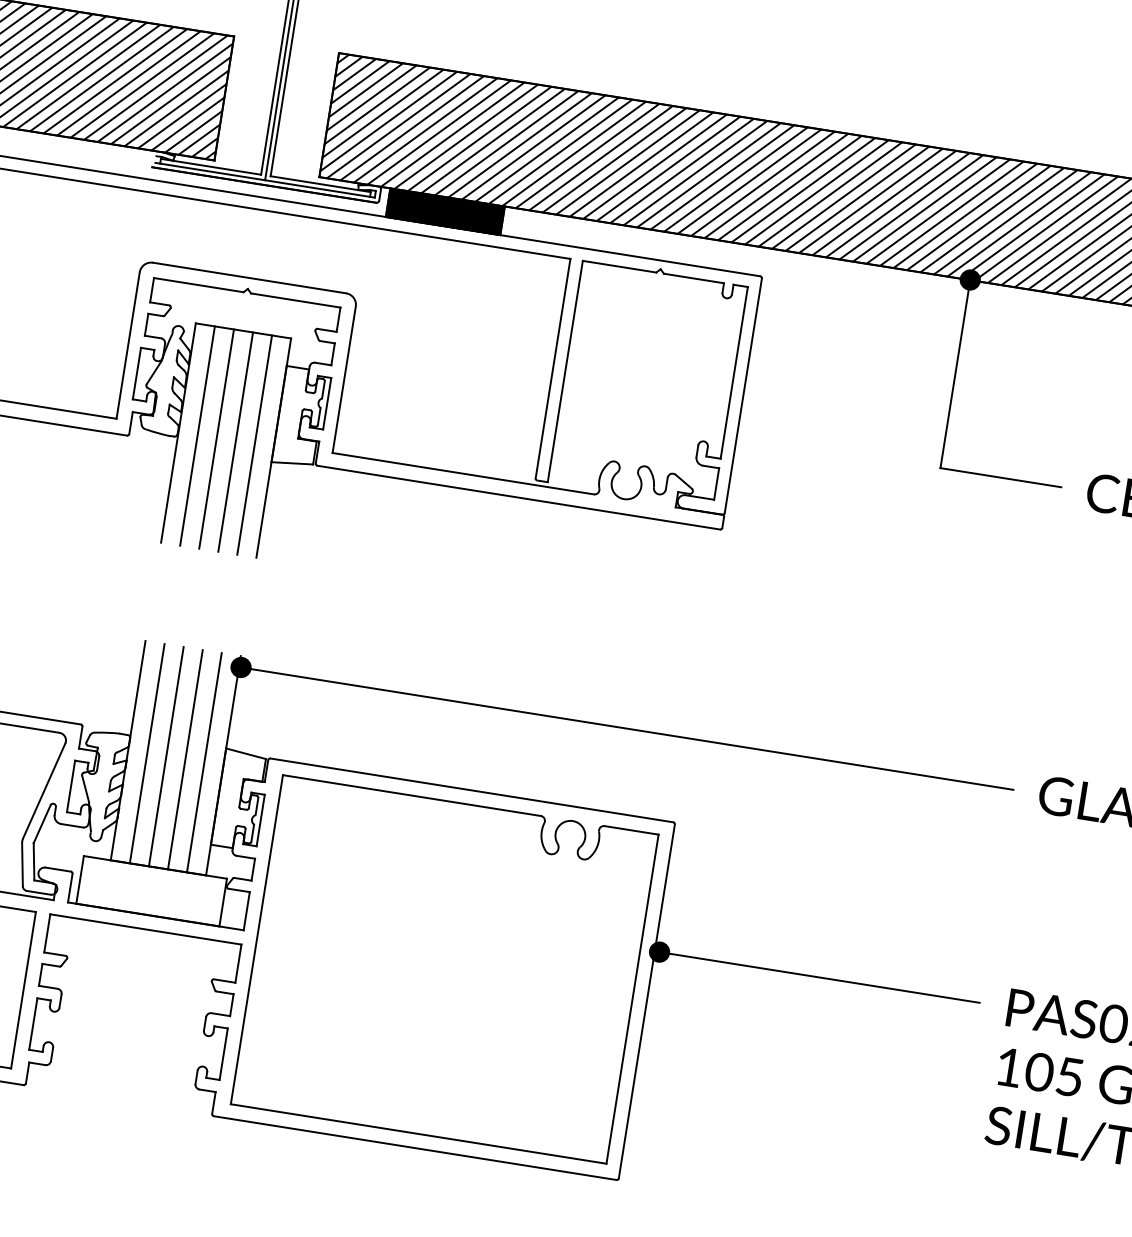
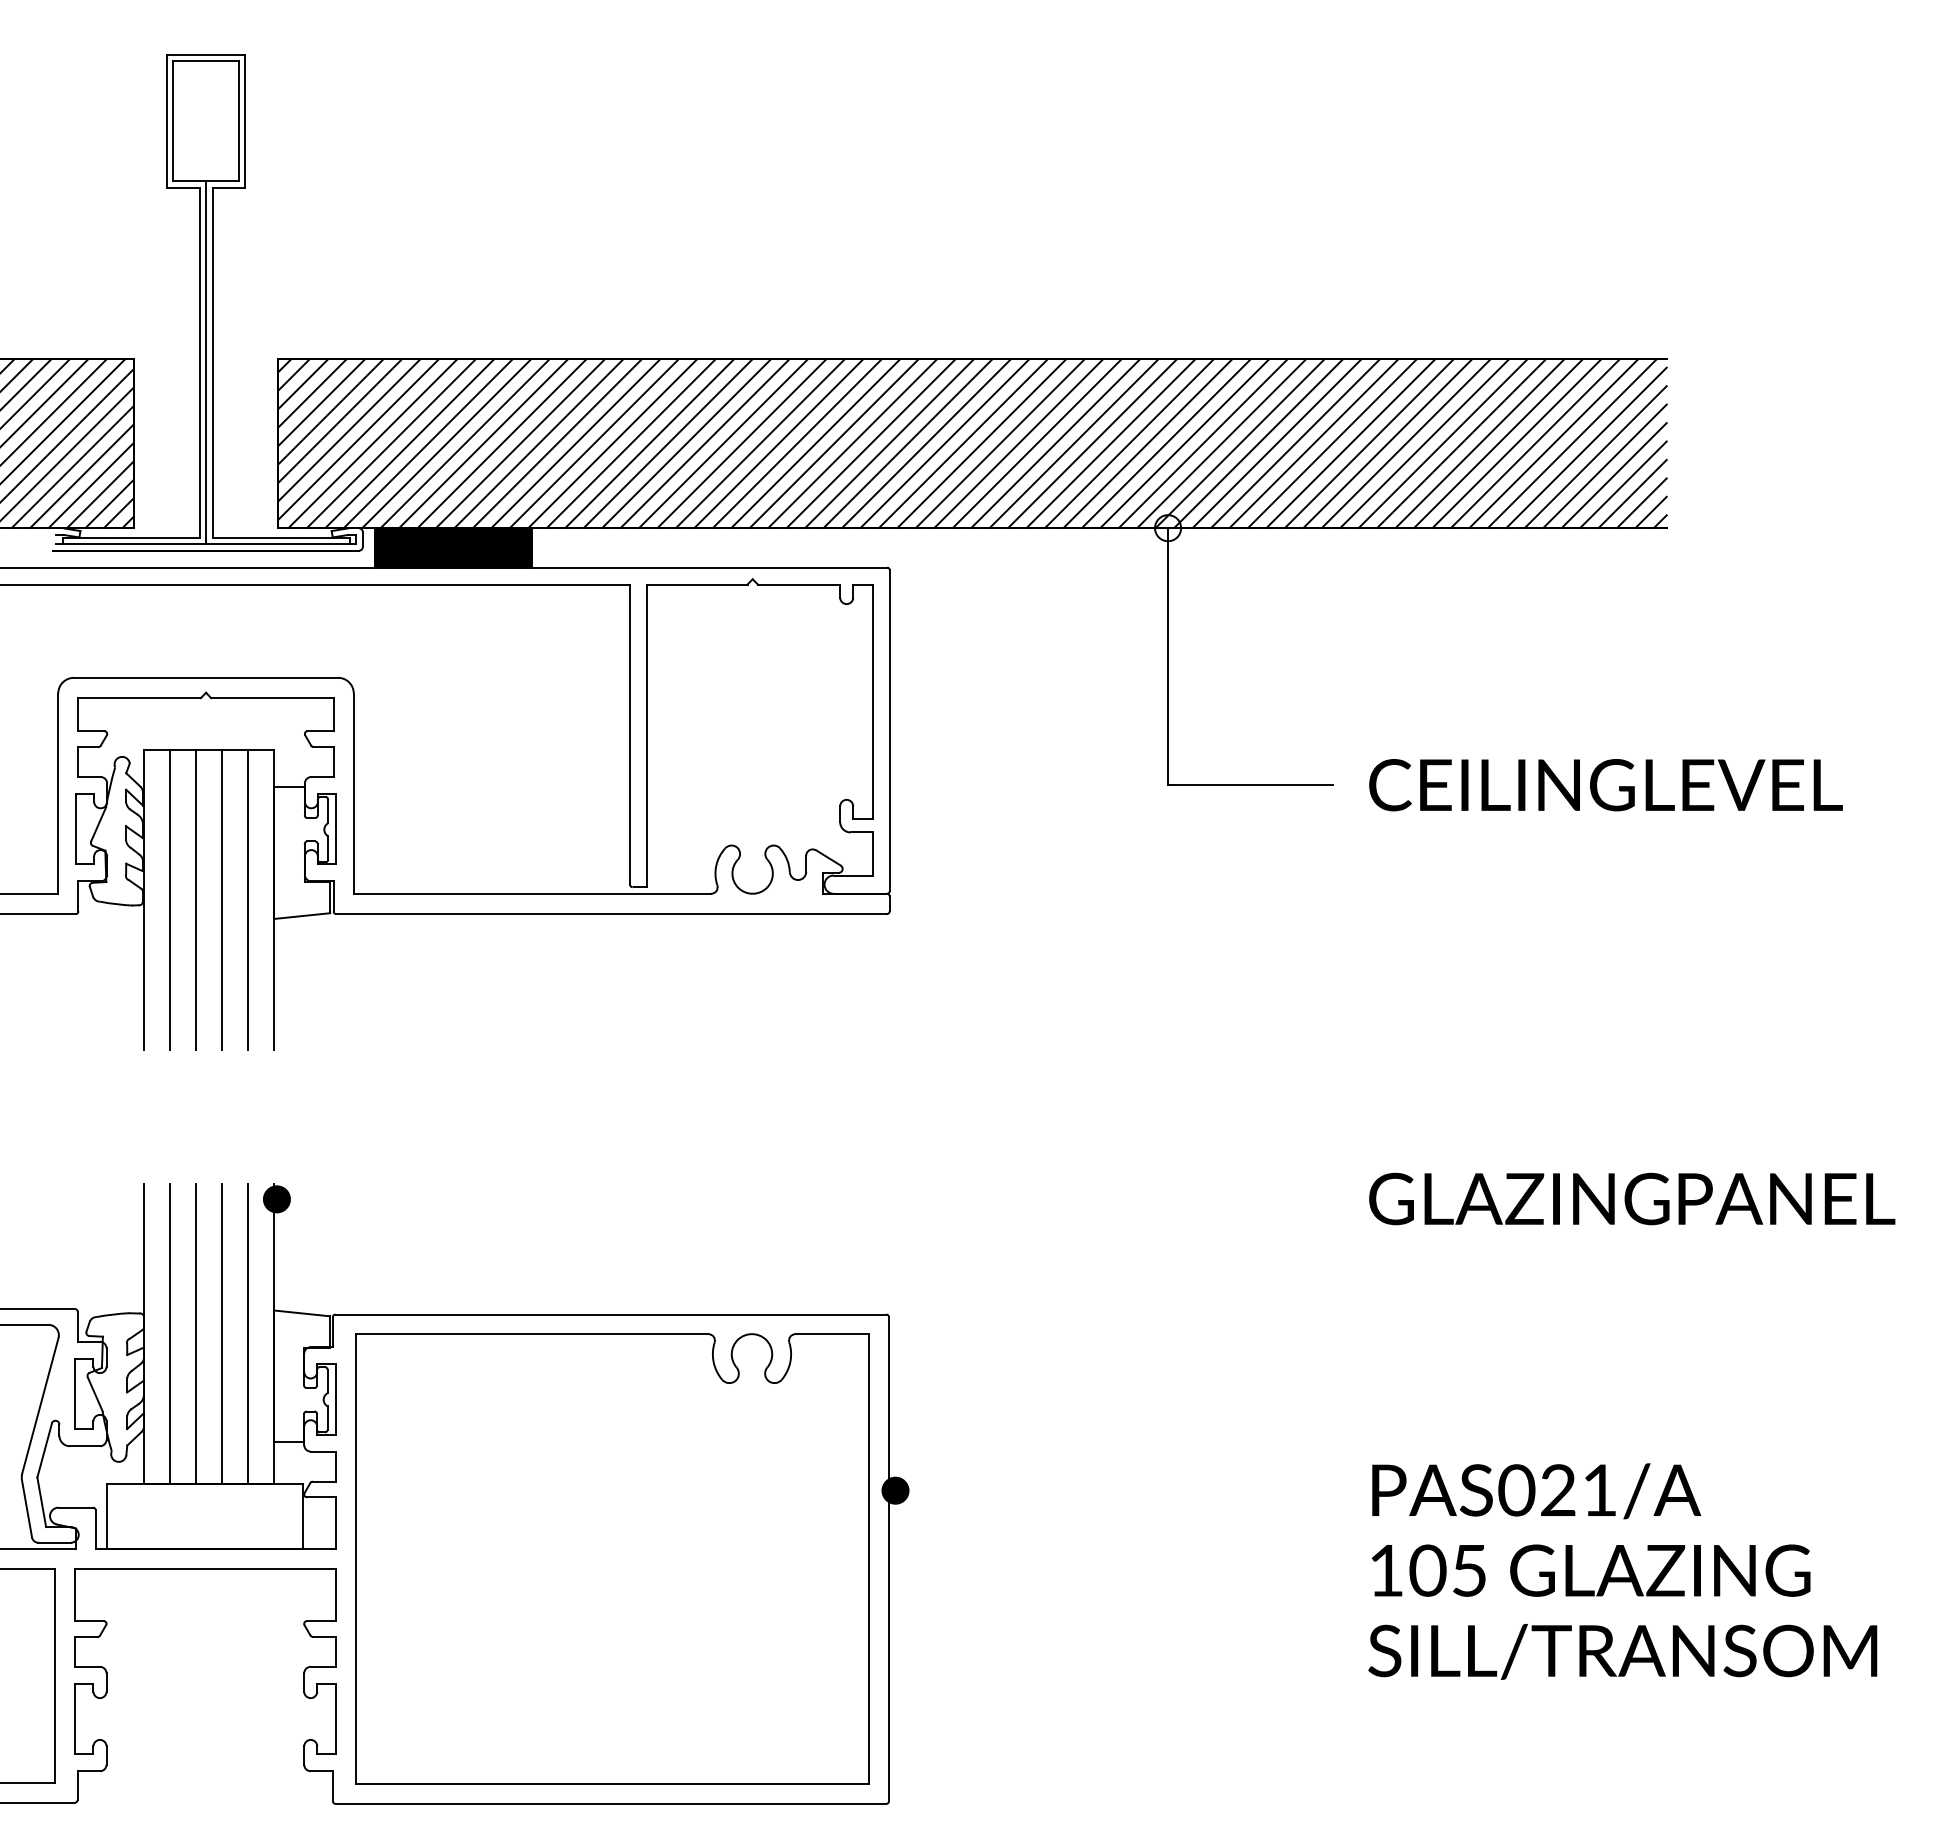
fill: (970, 280) -> (1168, 528), removed
line: (626, 728) -> (804, 1199), removed
line: (819, 977) -> (1114, 1490), removed

